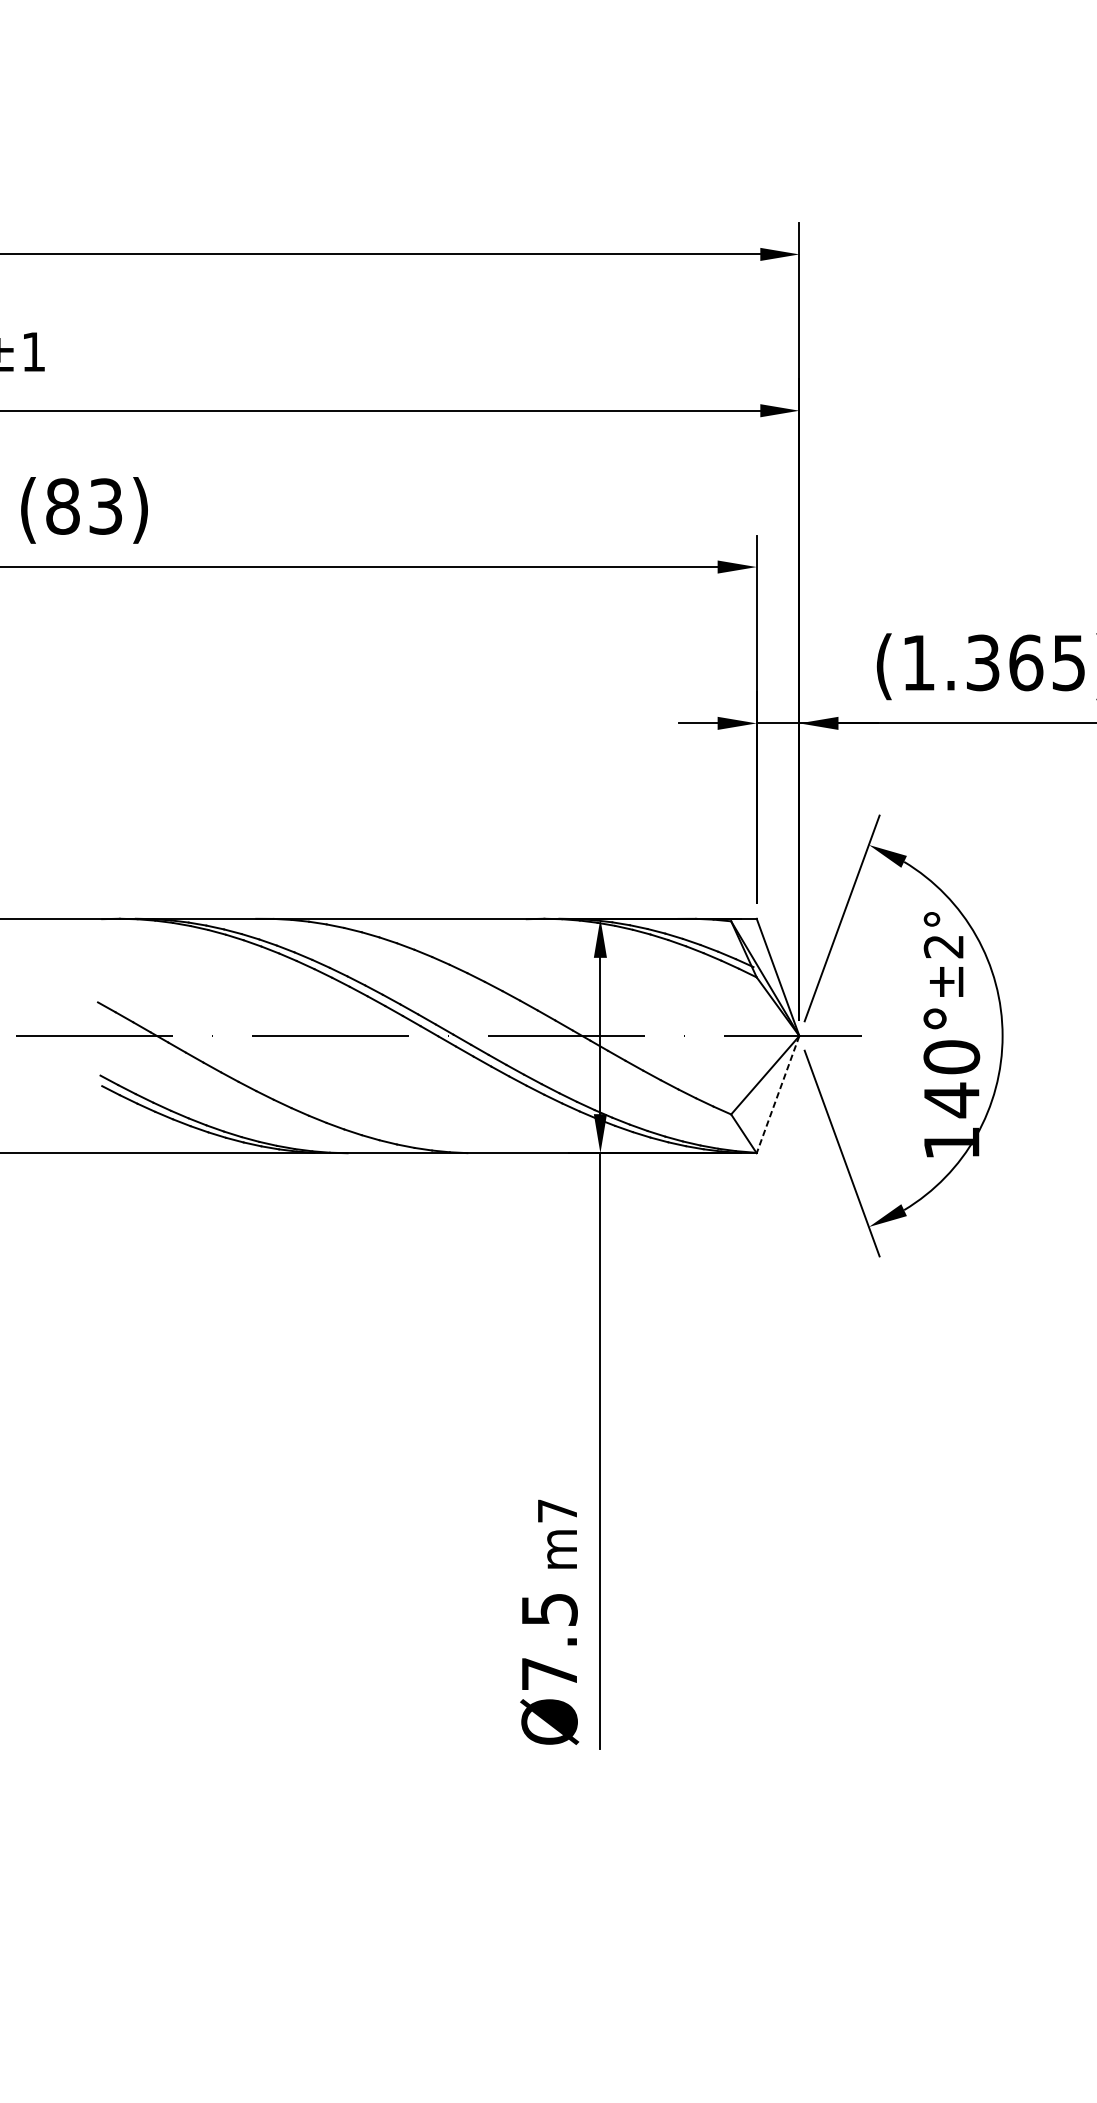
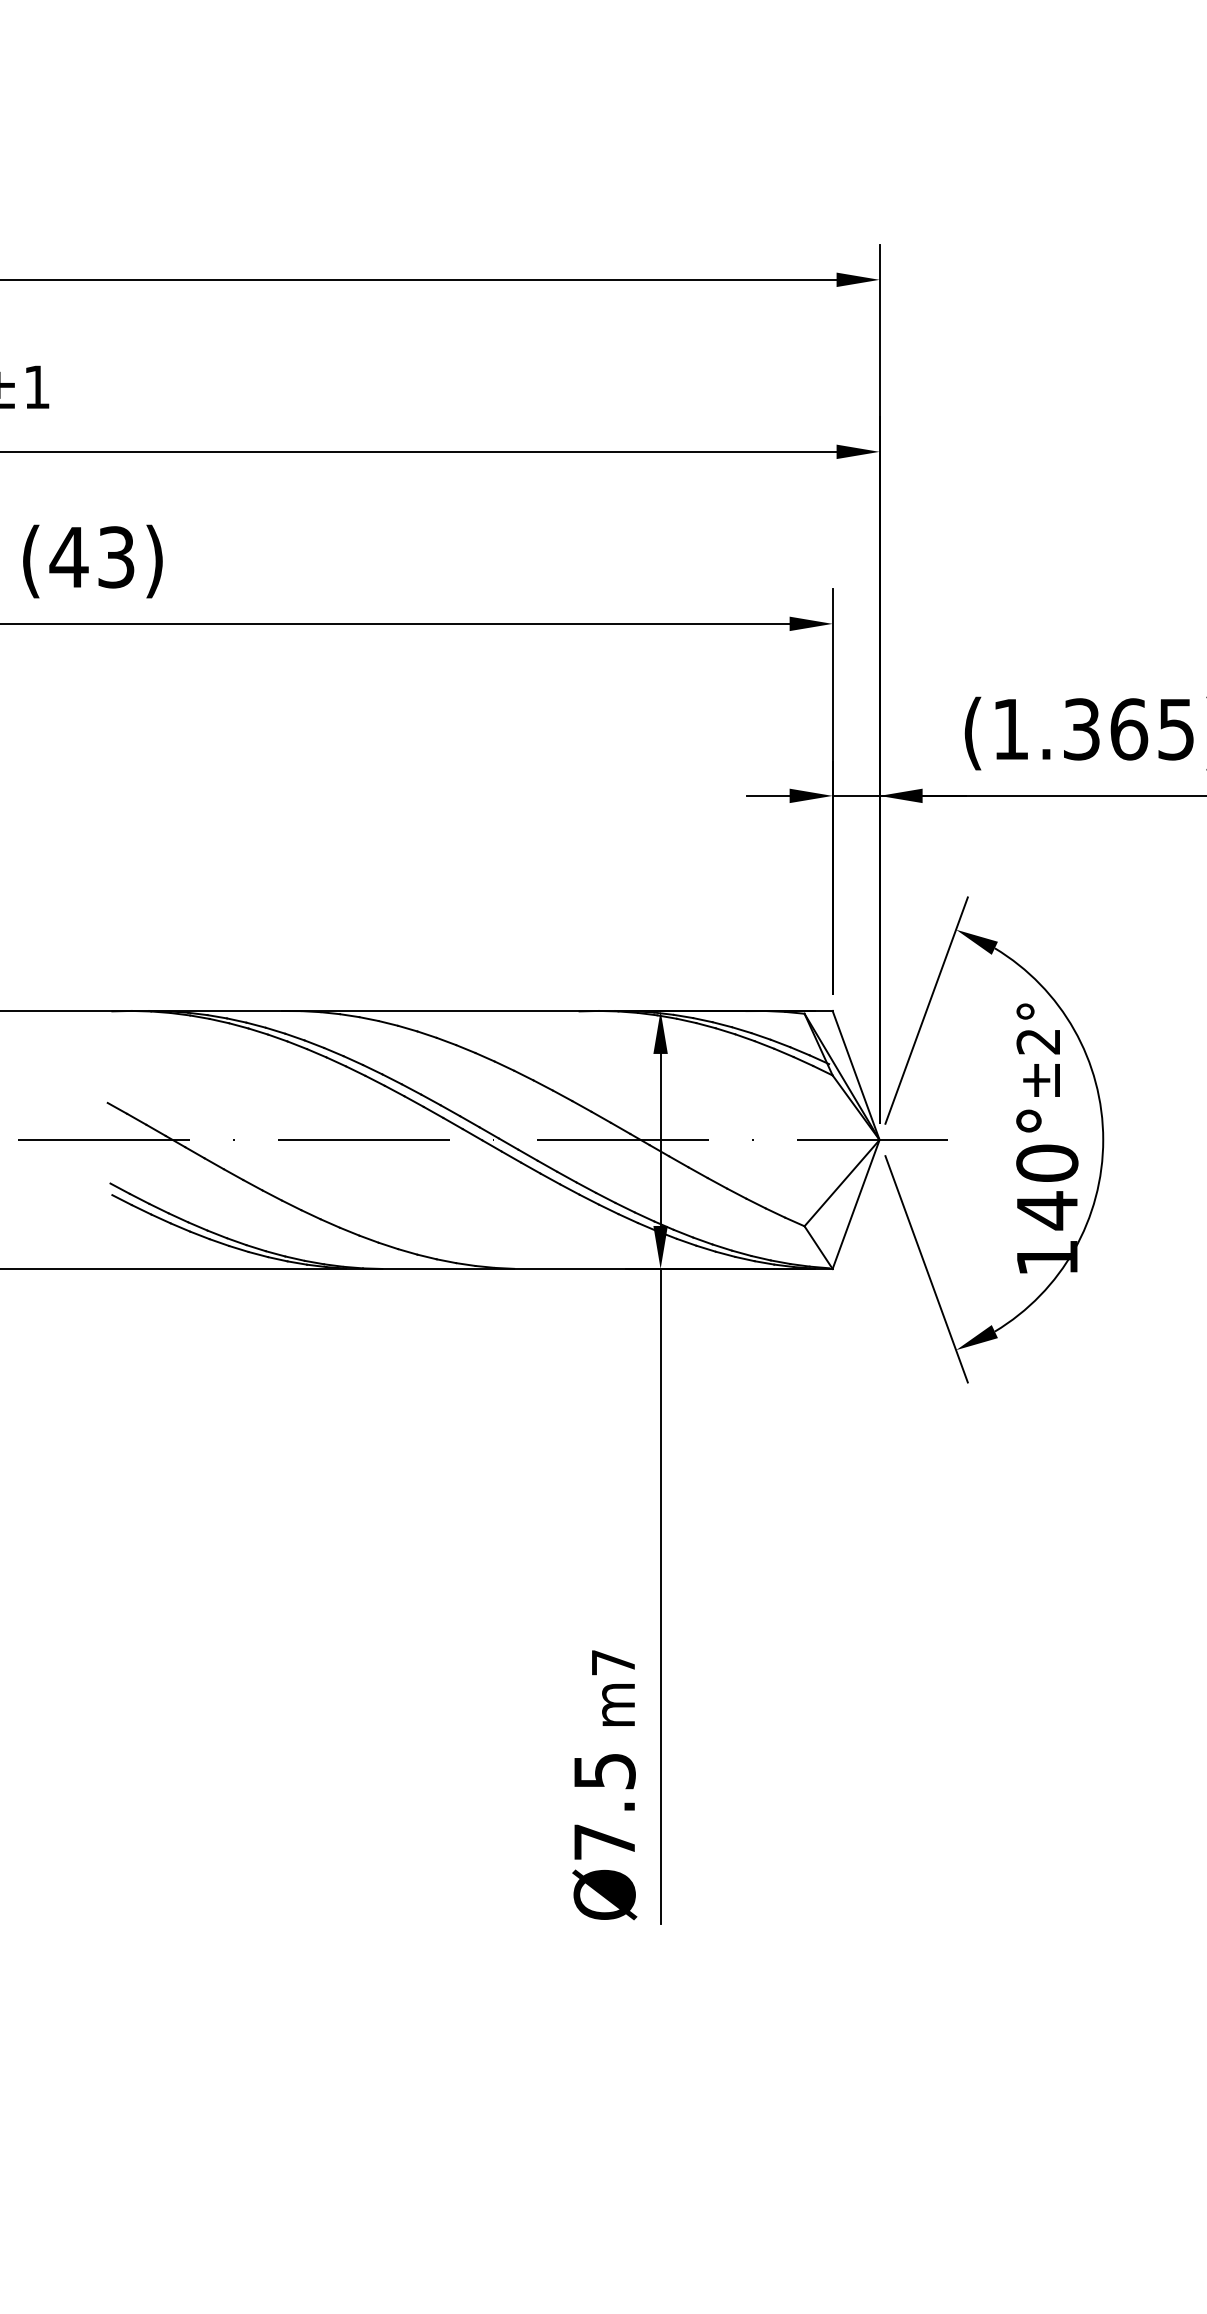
text: (62, 506) -> (68, 557), (83) -> (43)
line: (778, 1094) -> (856, 1204), dashed -> solid

